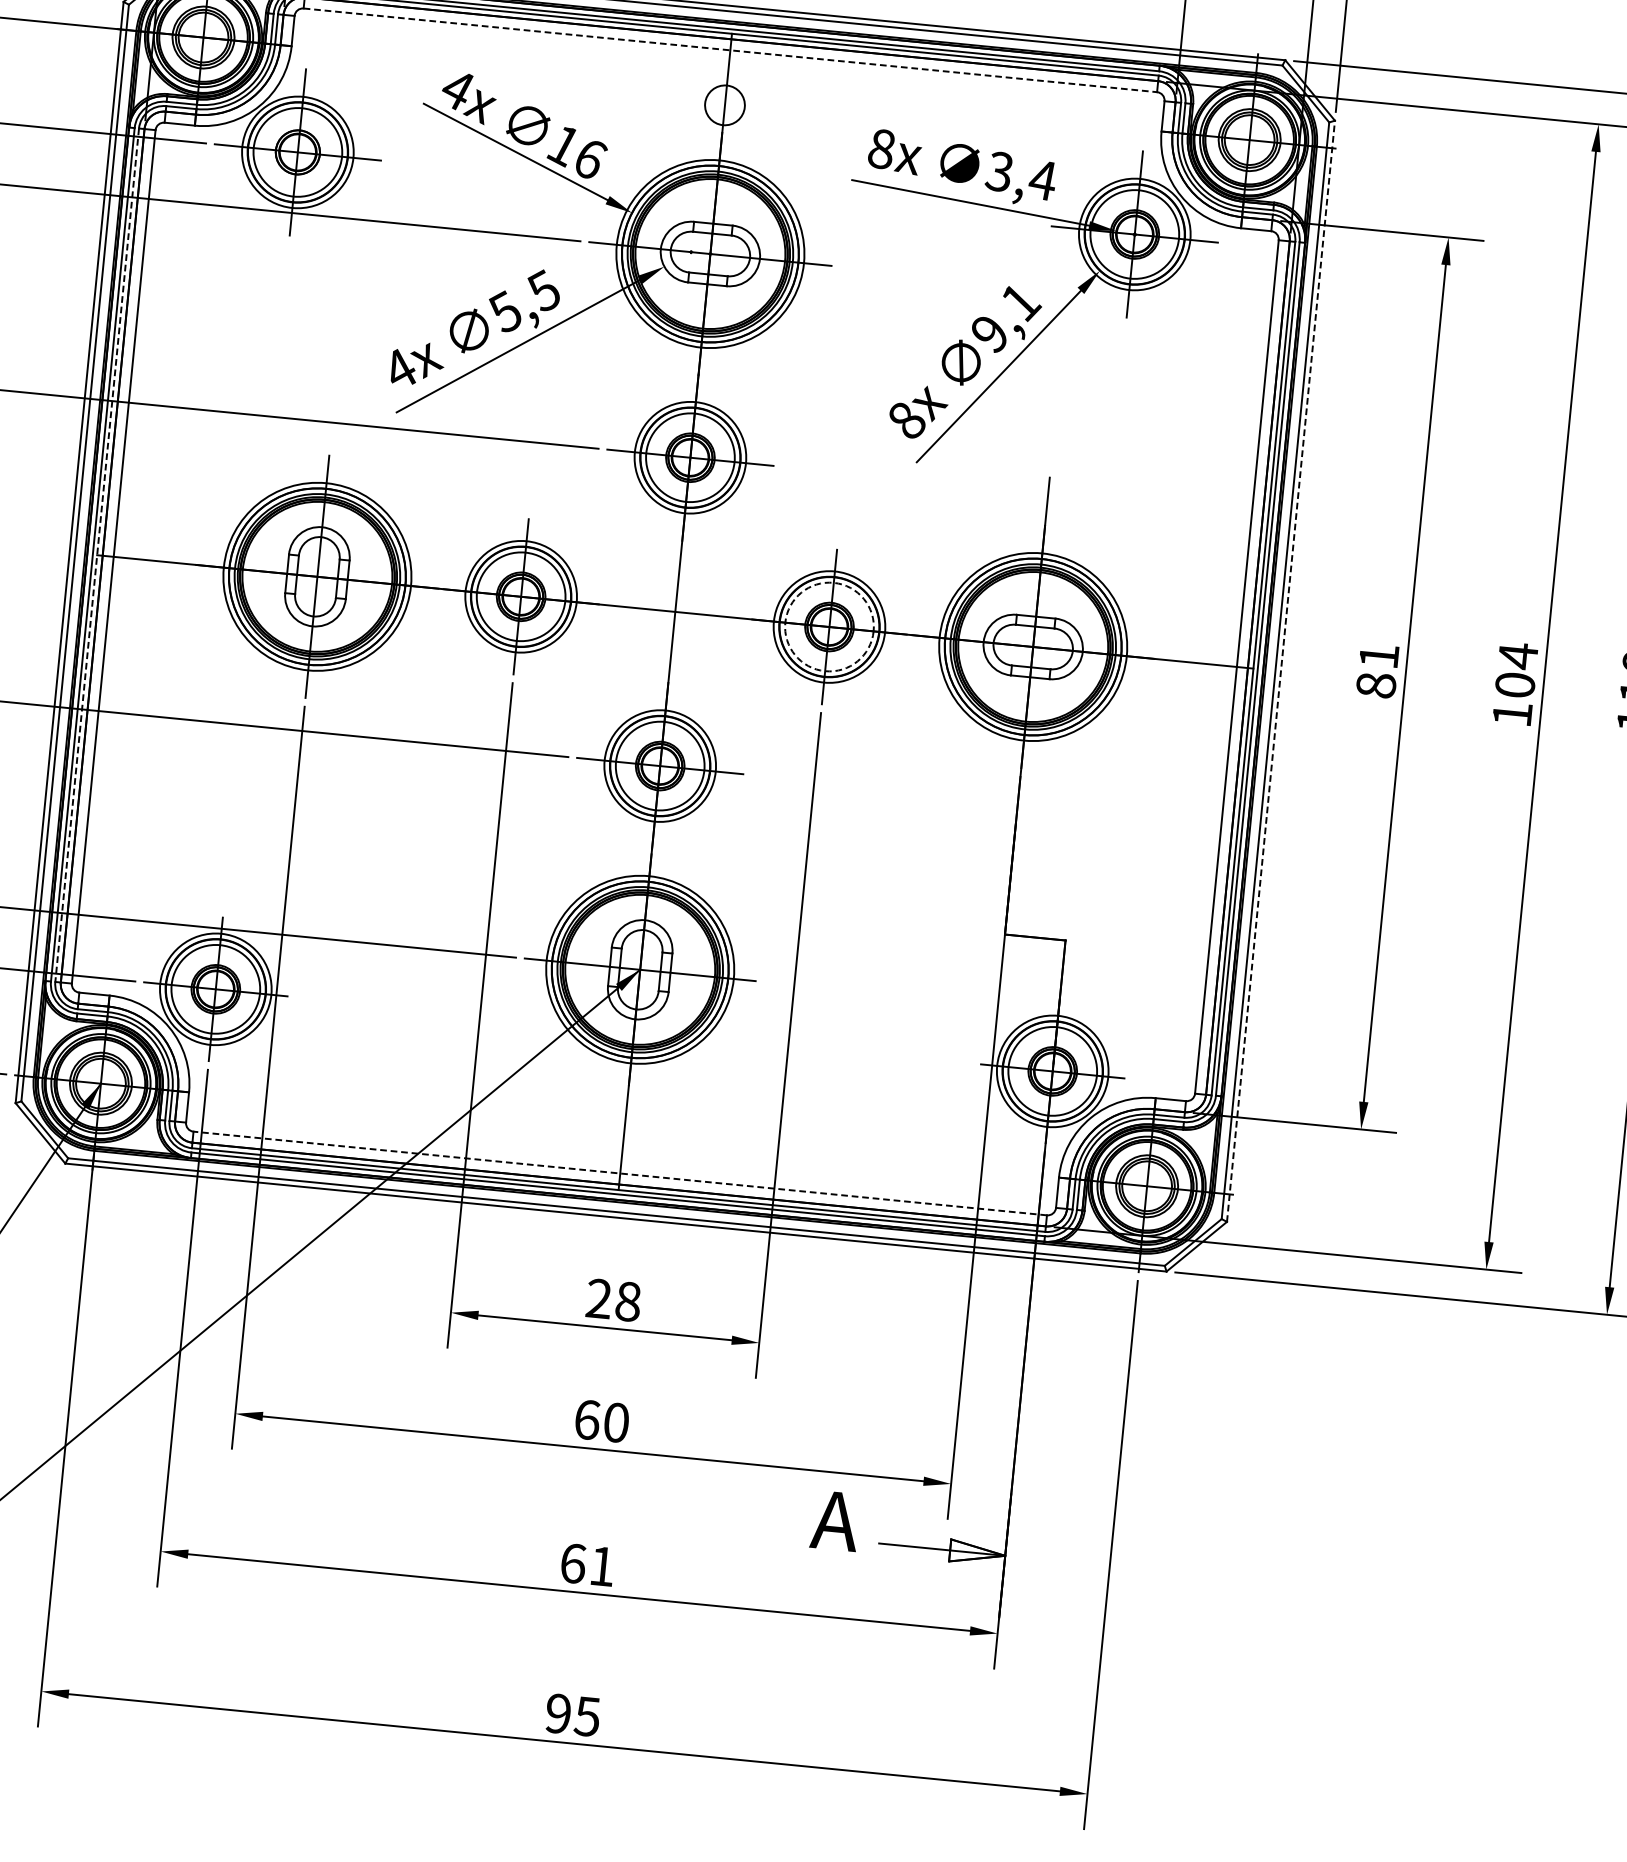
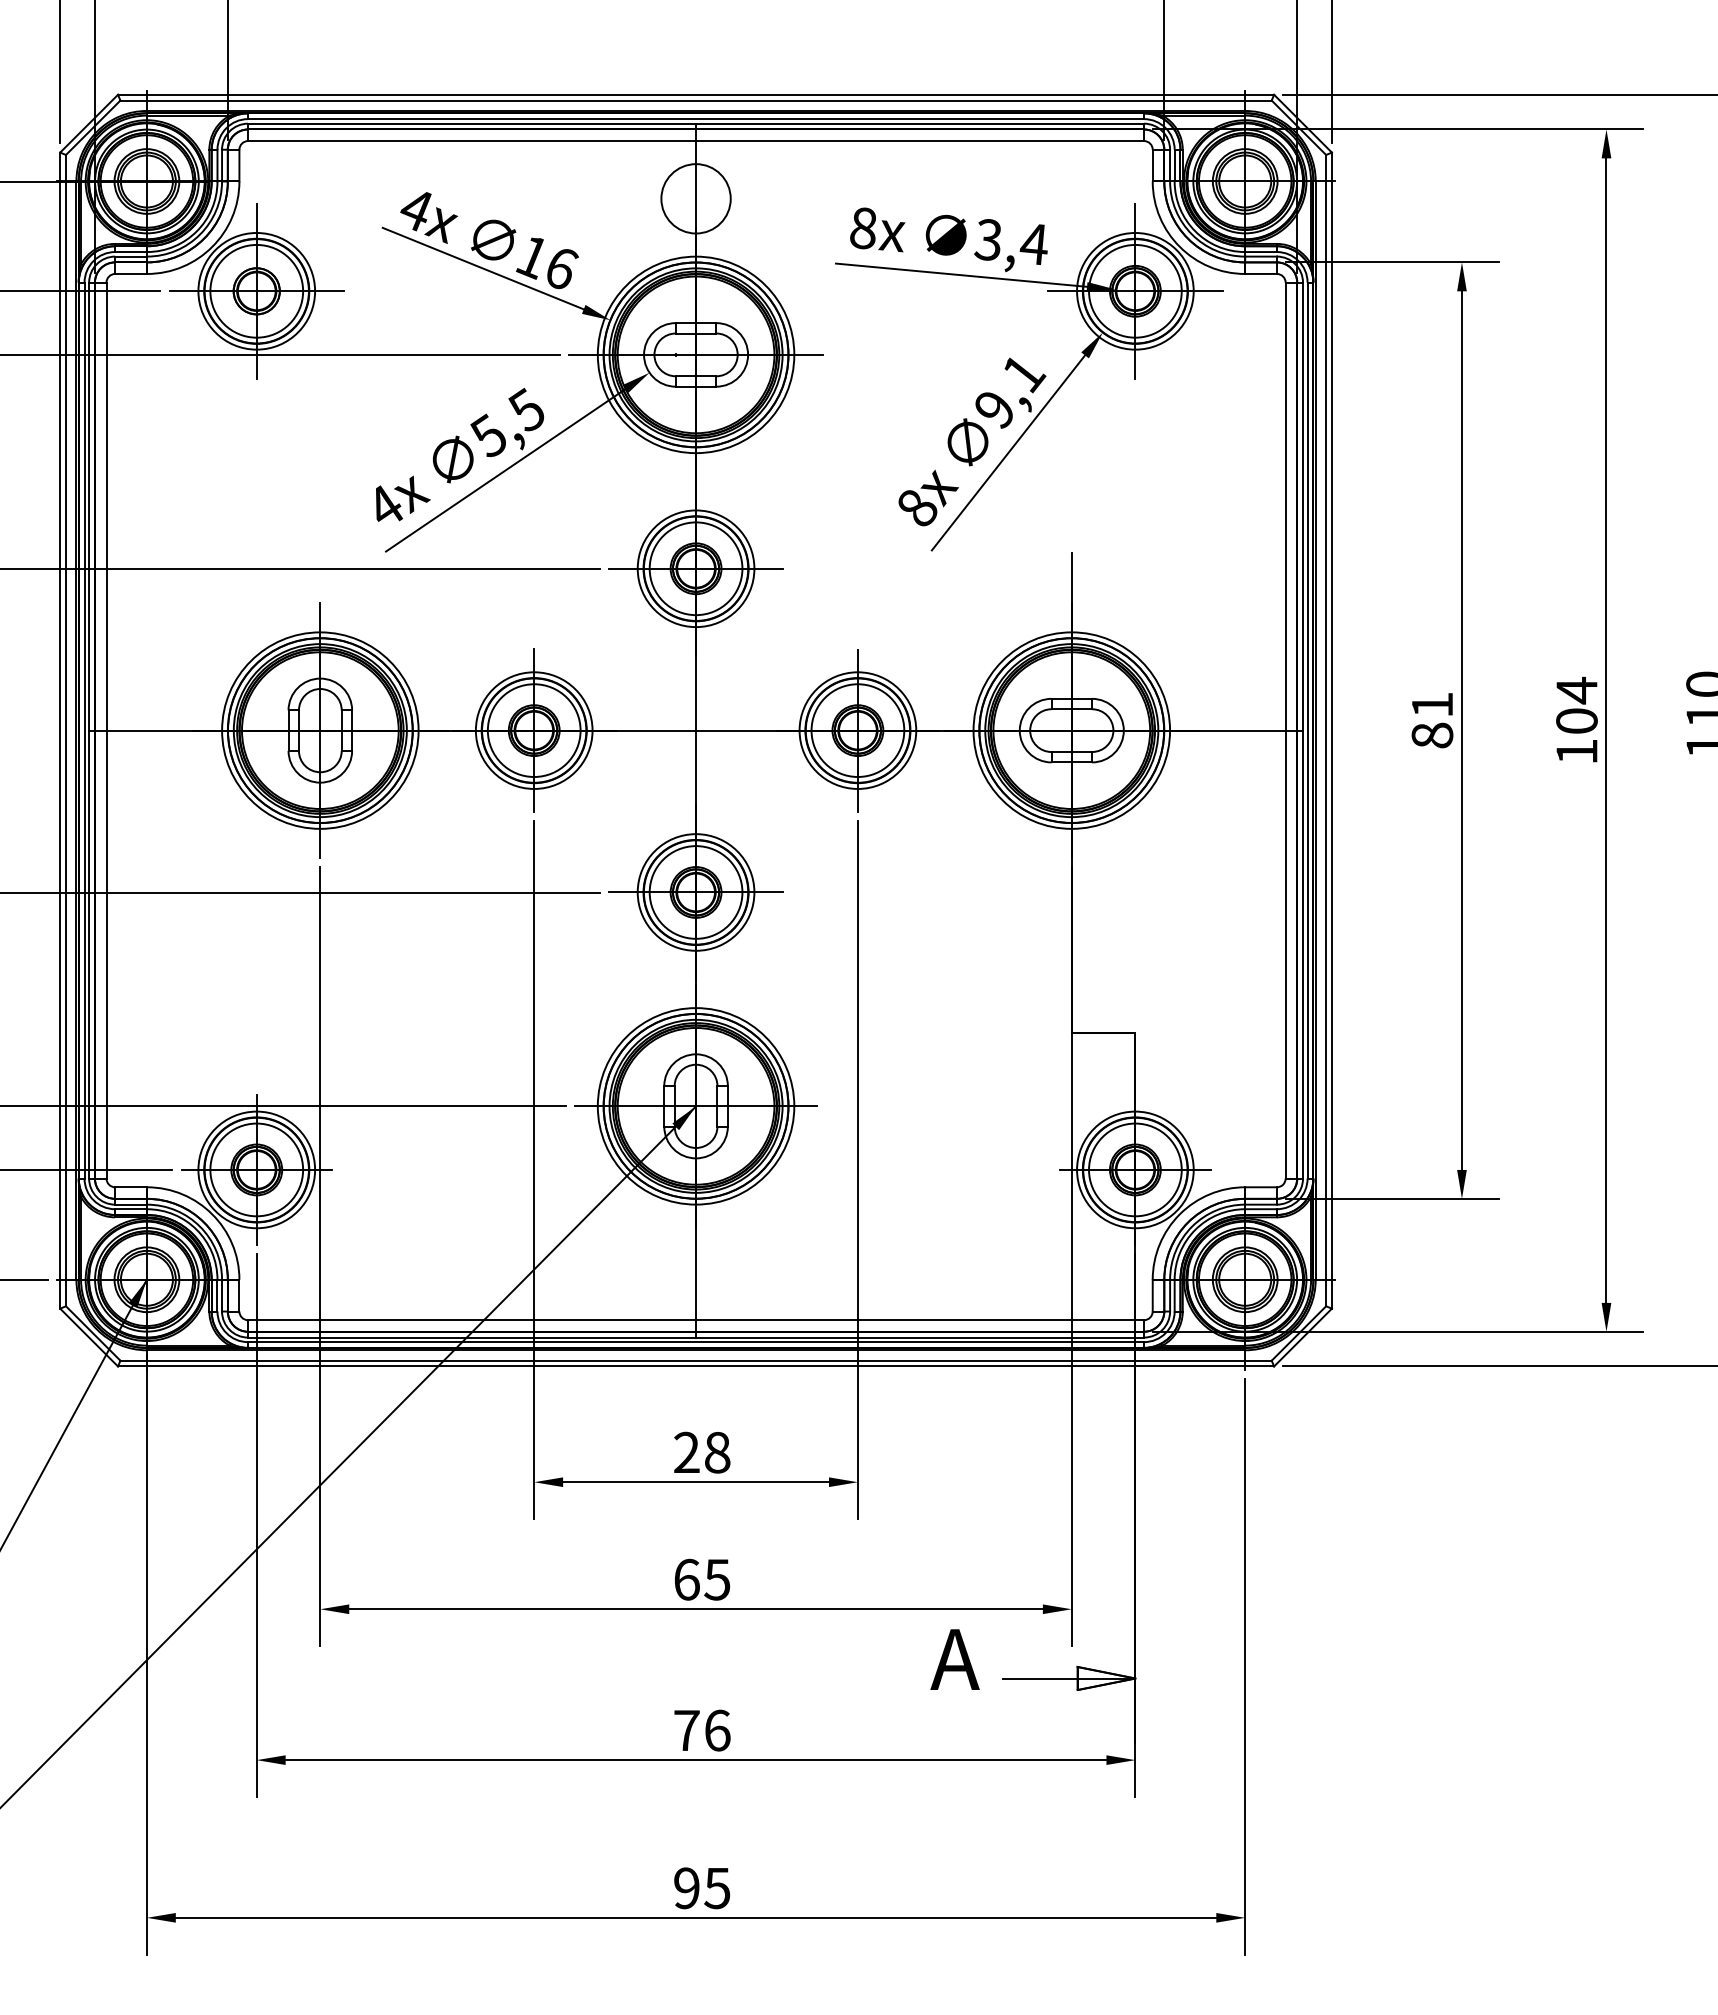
line: (730, 50) -> (696, 141), dashed -> solid
circle: (724, 104) -> (695, 198), size x1.67
line: (97, 555) -> (89, 730), dashed -> solid
circle: (829, 626) -> (857, 730), dashed -> solid
line: (1280, 671) -> (1331, 730), dashed -> solid
line: (620, 1173) -> (696, 1320), dashed -> solid
text: (616, 1422) -> (717, 1579), 60 -> 65
text: (588, 1564) -> (702, 1730), 61 -> 76

